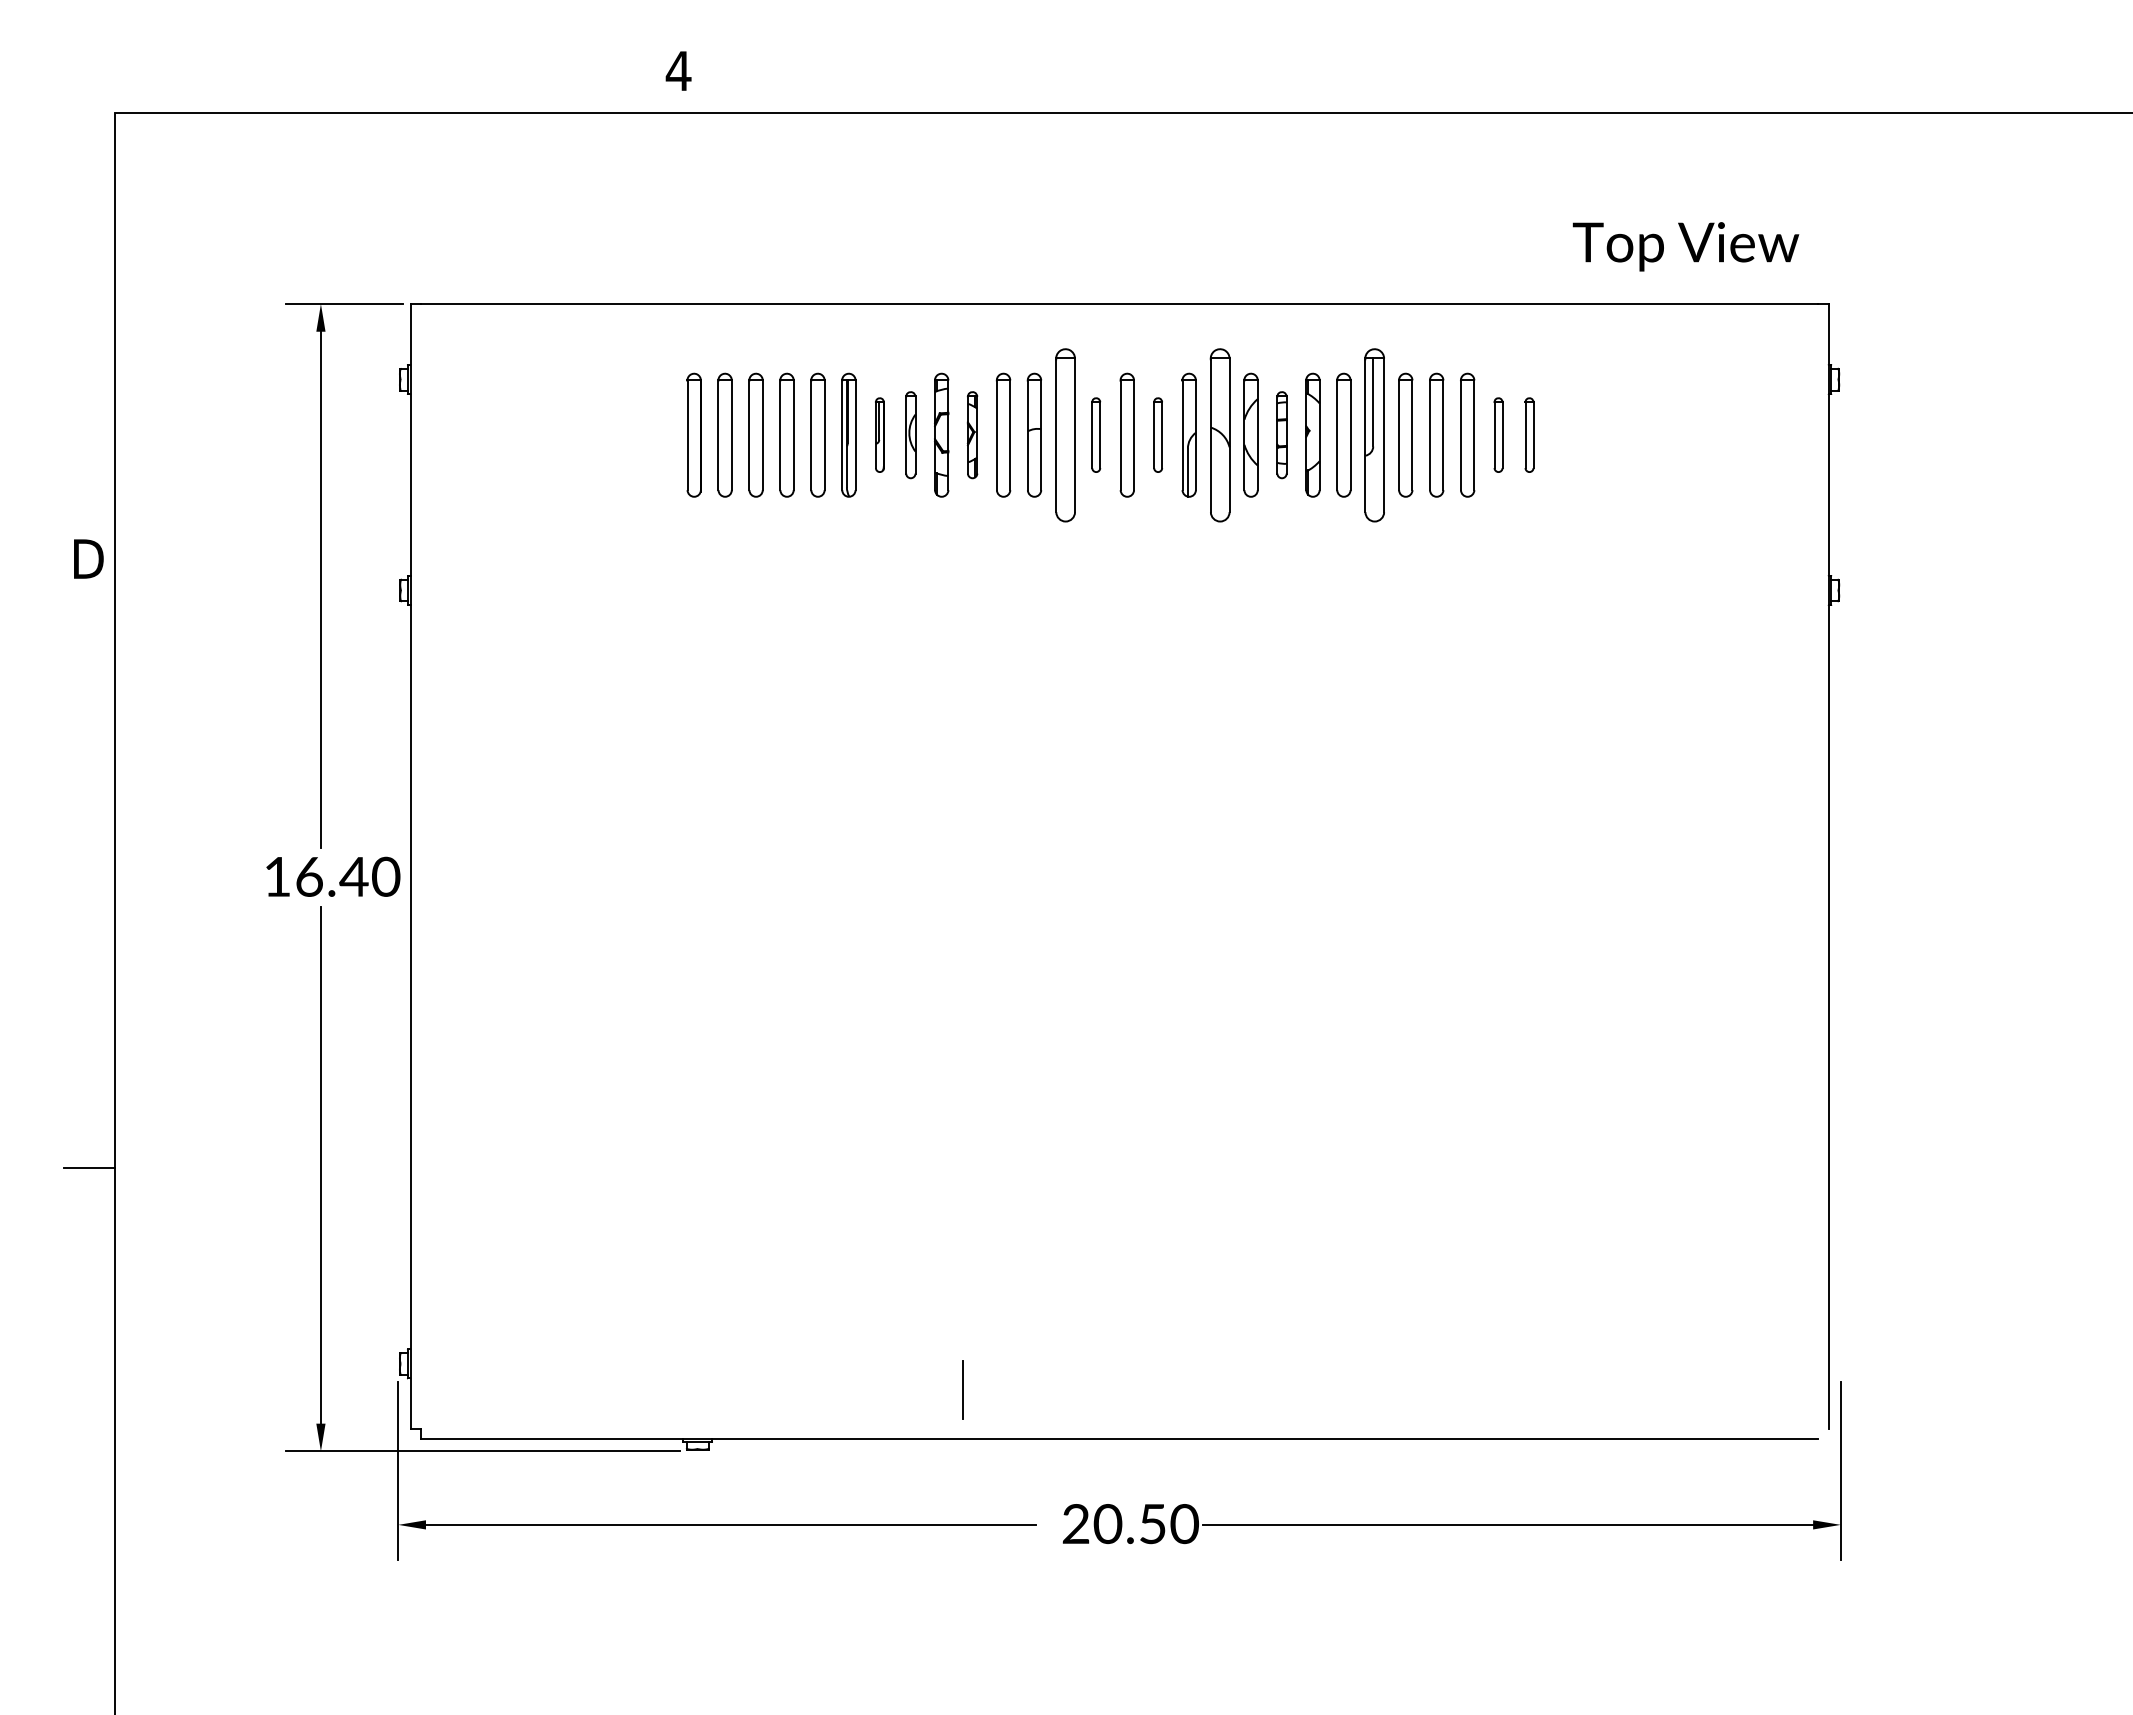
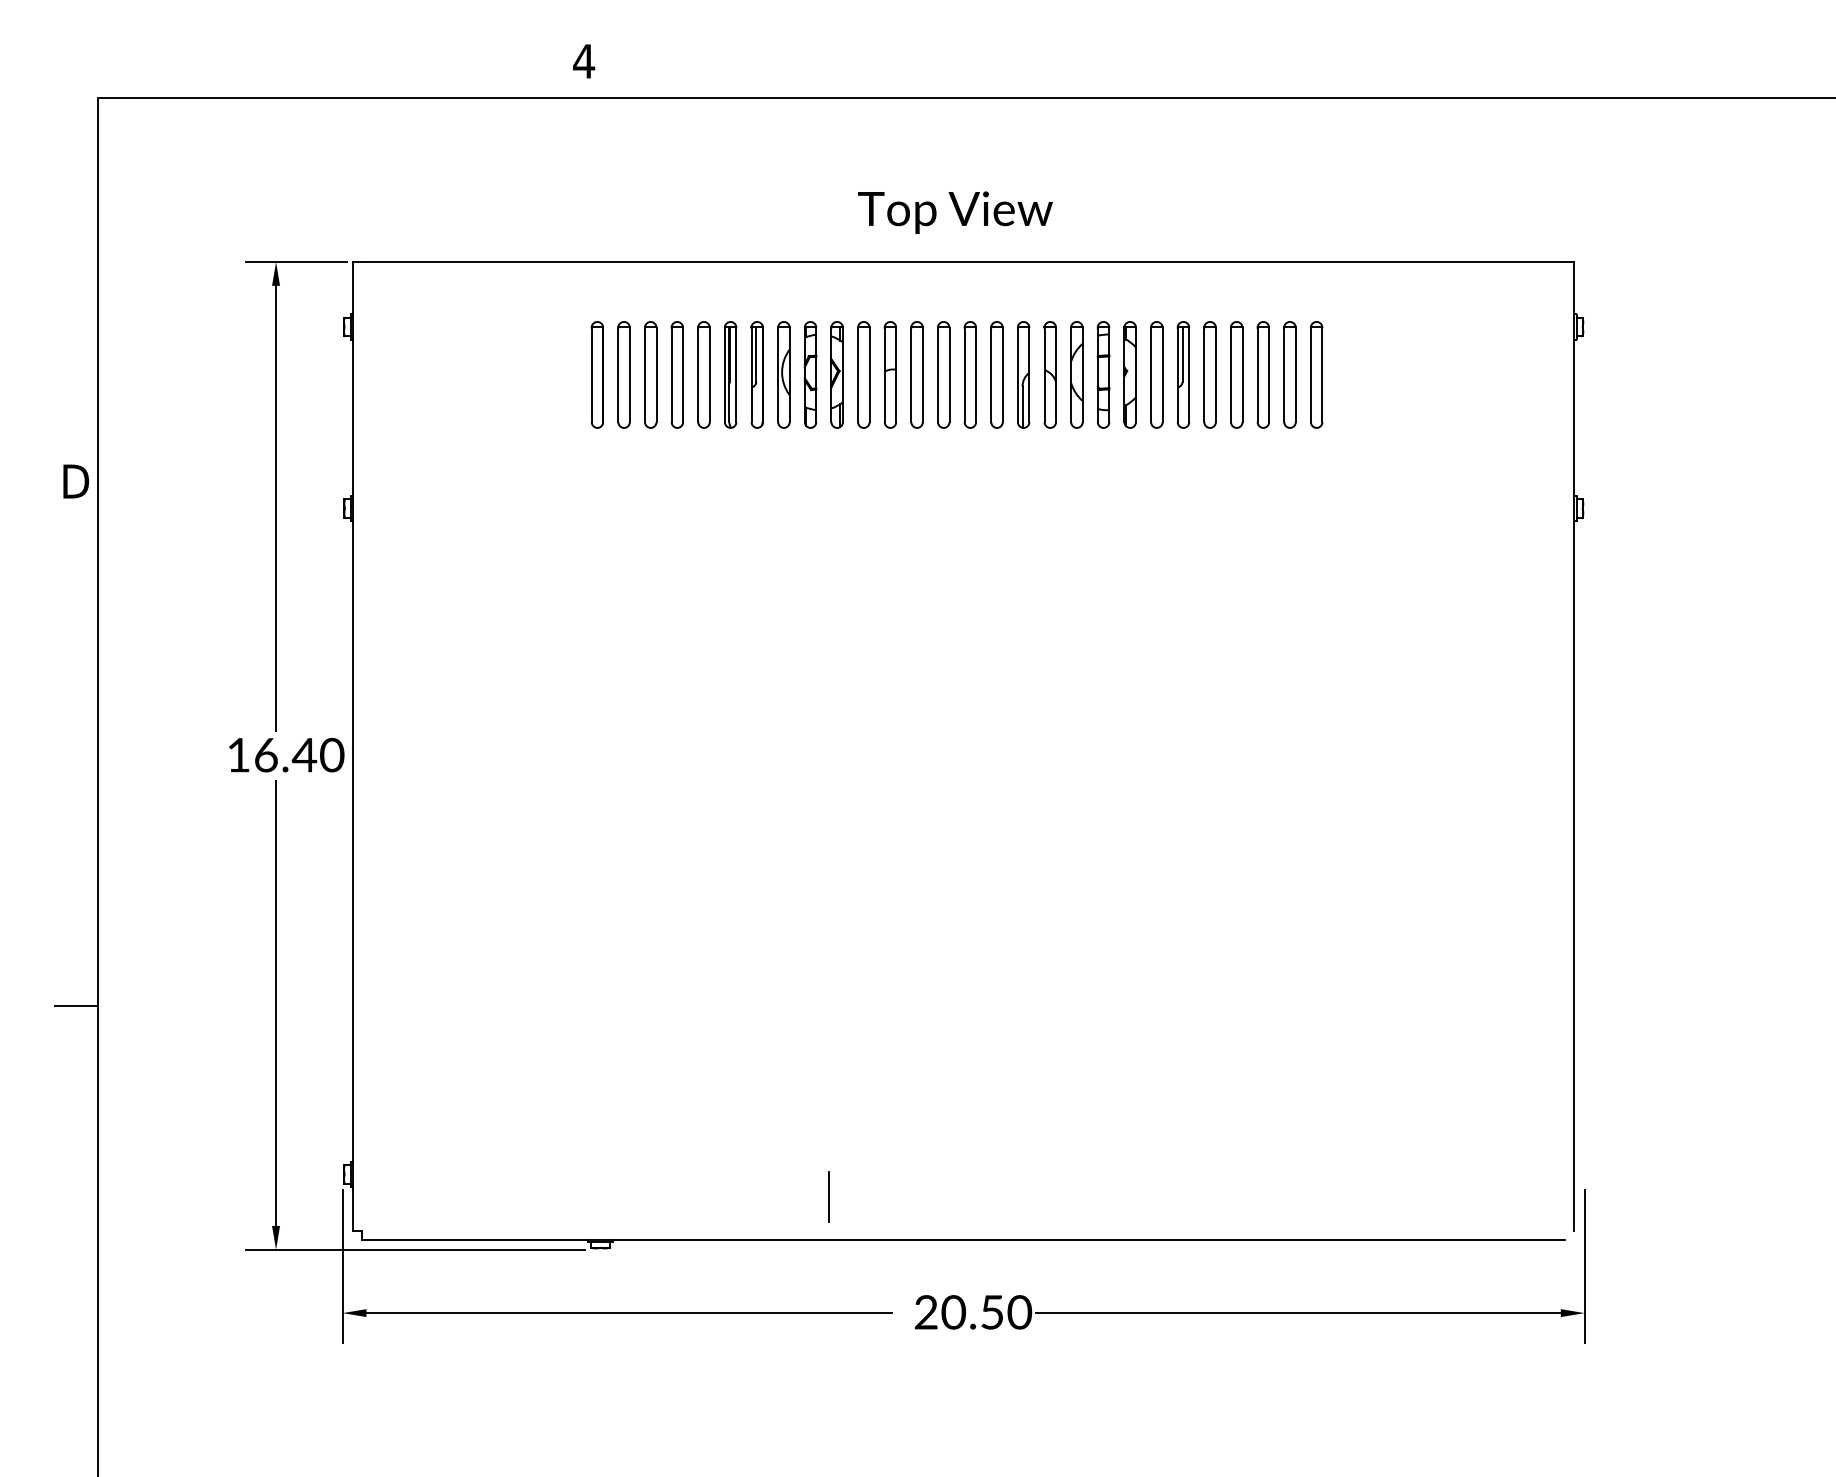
text: (1685, 246) -> (955, 212), moved
part: (879, 434) -> (756, 374), size x1.67
part: (910, 434) -> (783, 374), size x1.43
part: (972, 434) -> (837, 374), size x1.43
part: (1064, 434) -> (916, 374), size x0.71
part: (1095, 434) -> (942, 374), size x1.67
part: (1157, 434) -> (996, 374), size x1.67
part: (1219, 434) -> (1049, 374), size x0.71
part: (1281, 434) -> (1103, 374), size x1.43
part: (1374, 434) -> (1183, 374), size x0.71
part: (1498, 434) -> (1289, 374), size x1.67
part: (1529, 434) -> (1316, 374), size x1.67

